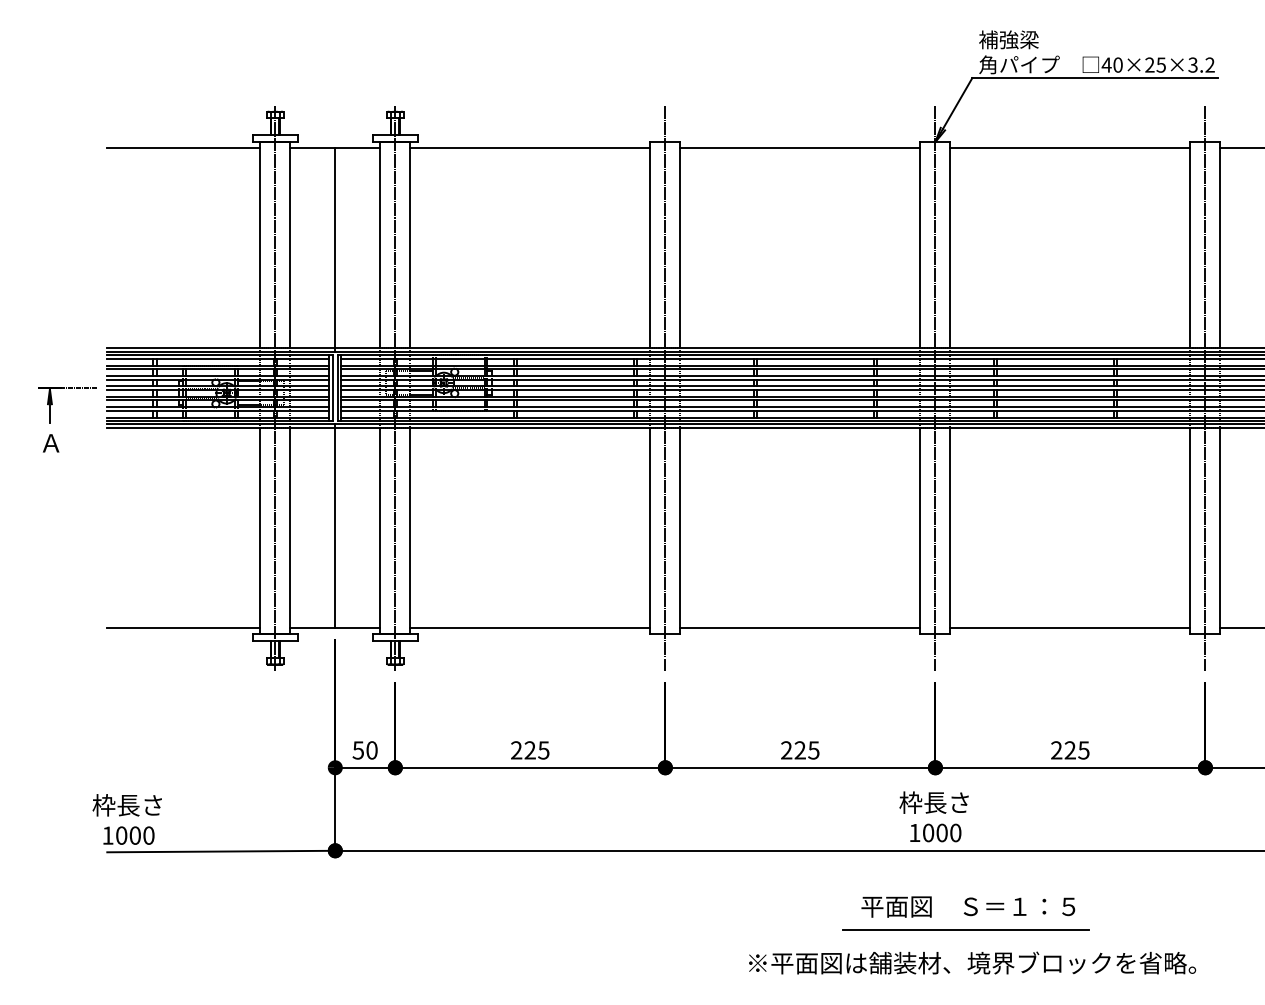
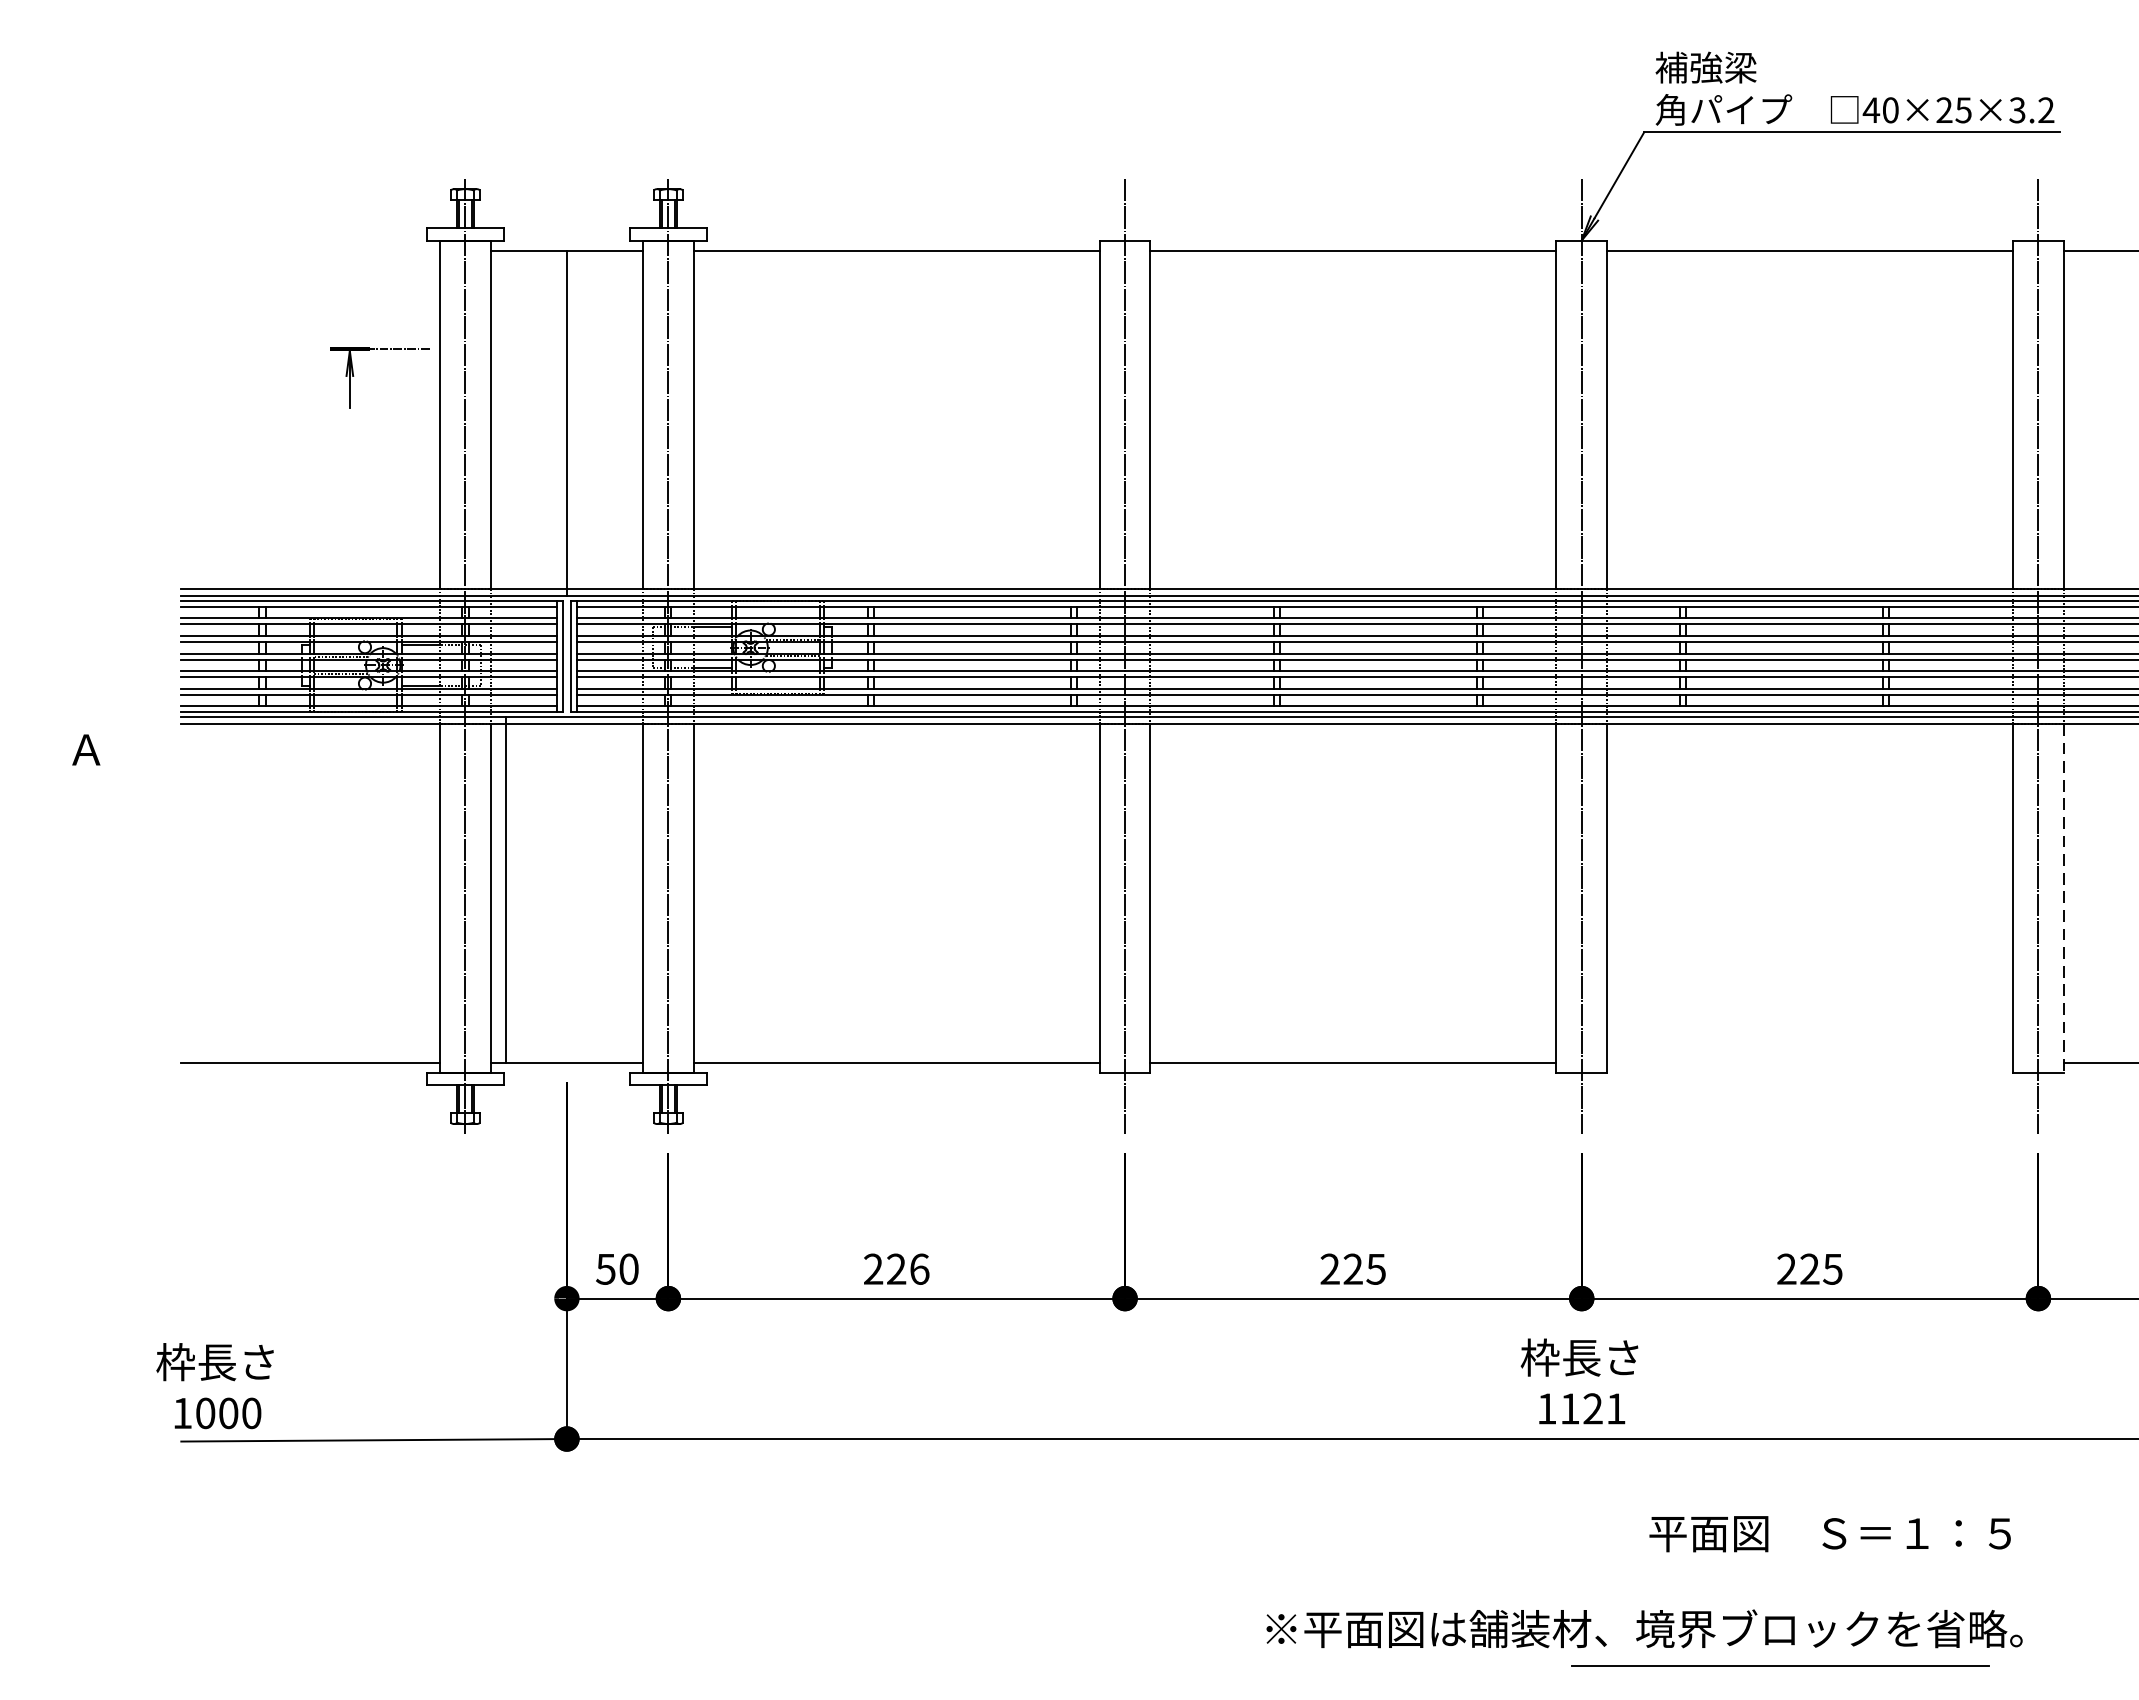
line: (183, 148) -> (310, 251), removed
part: (52, 404) -> (354, 376), moved
line: (335, 526) -> (506, 890), moved
line: (1220, 531) -> (2063, 899), solid -> dashed
line: (1070, 628) -> (1810, 1063), removed
text: (543, 750) -> (918, 1269), 225 -> 226
text: (942, 832) -> (1593, 1408), 1000 -> 1121
text: (968, 906) -> (1830, 1533), moved
line: (965, 929) -> (1779, 1665), moved

